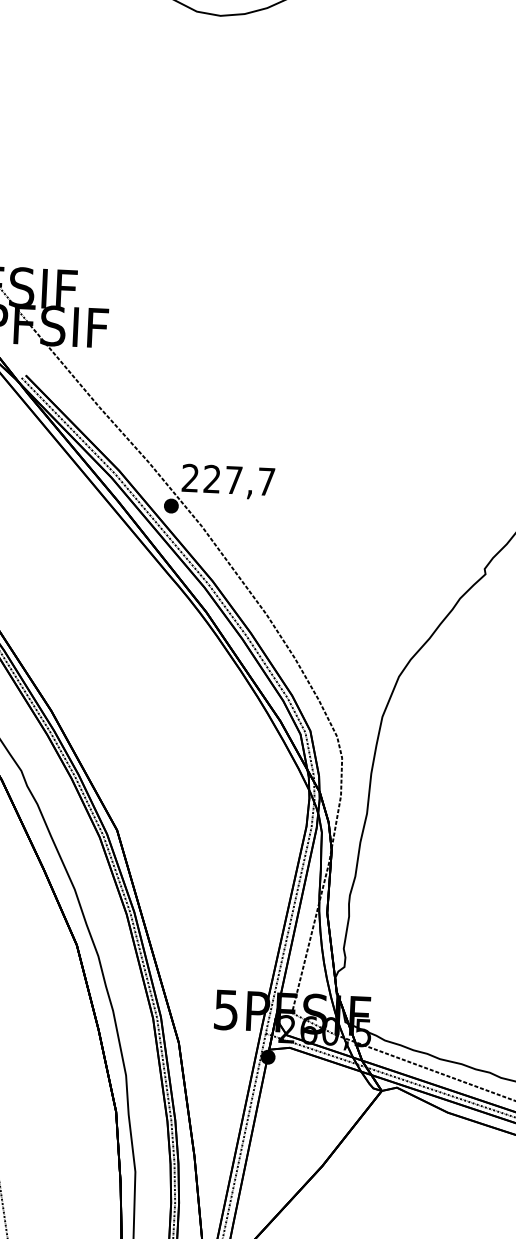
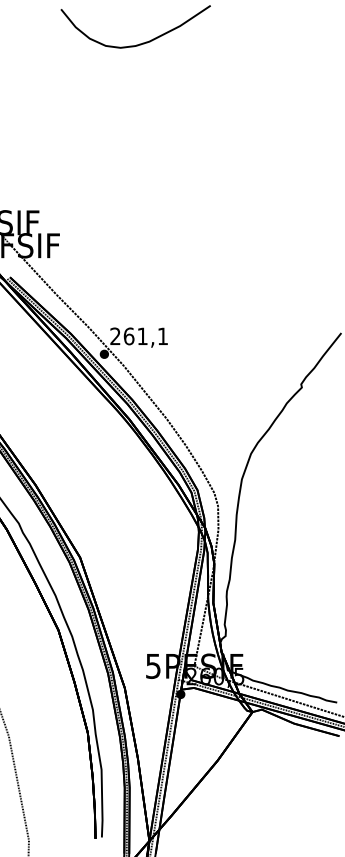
text: (238, 480) -> (145, 336), 227,7 -> 261,1

